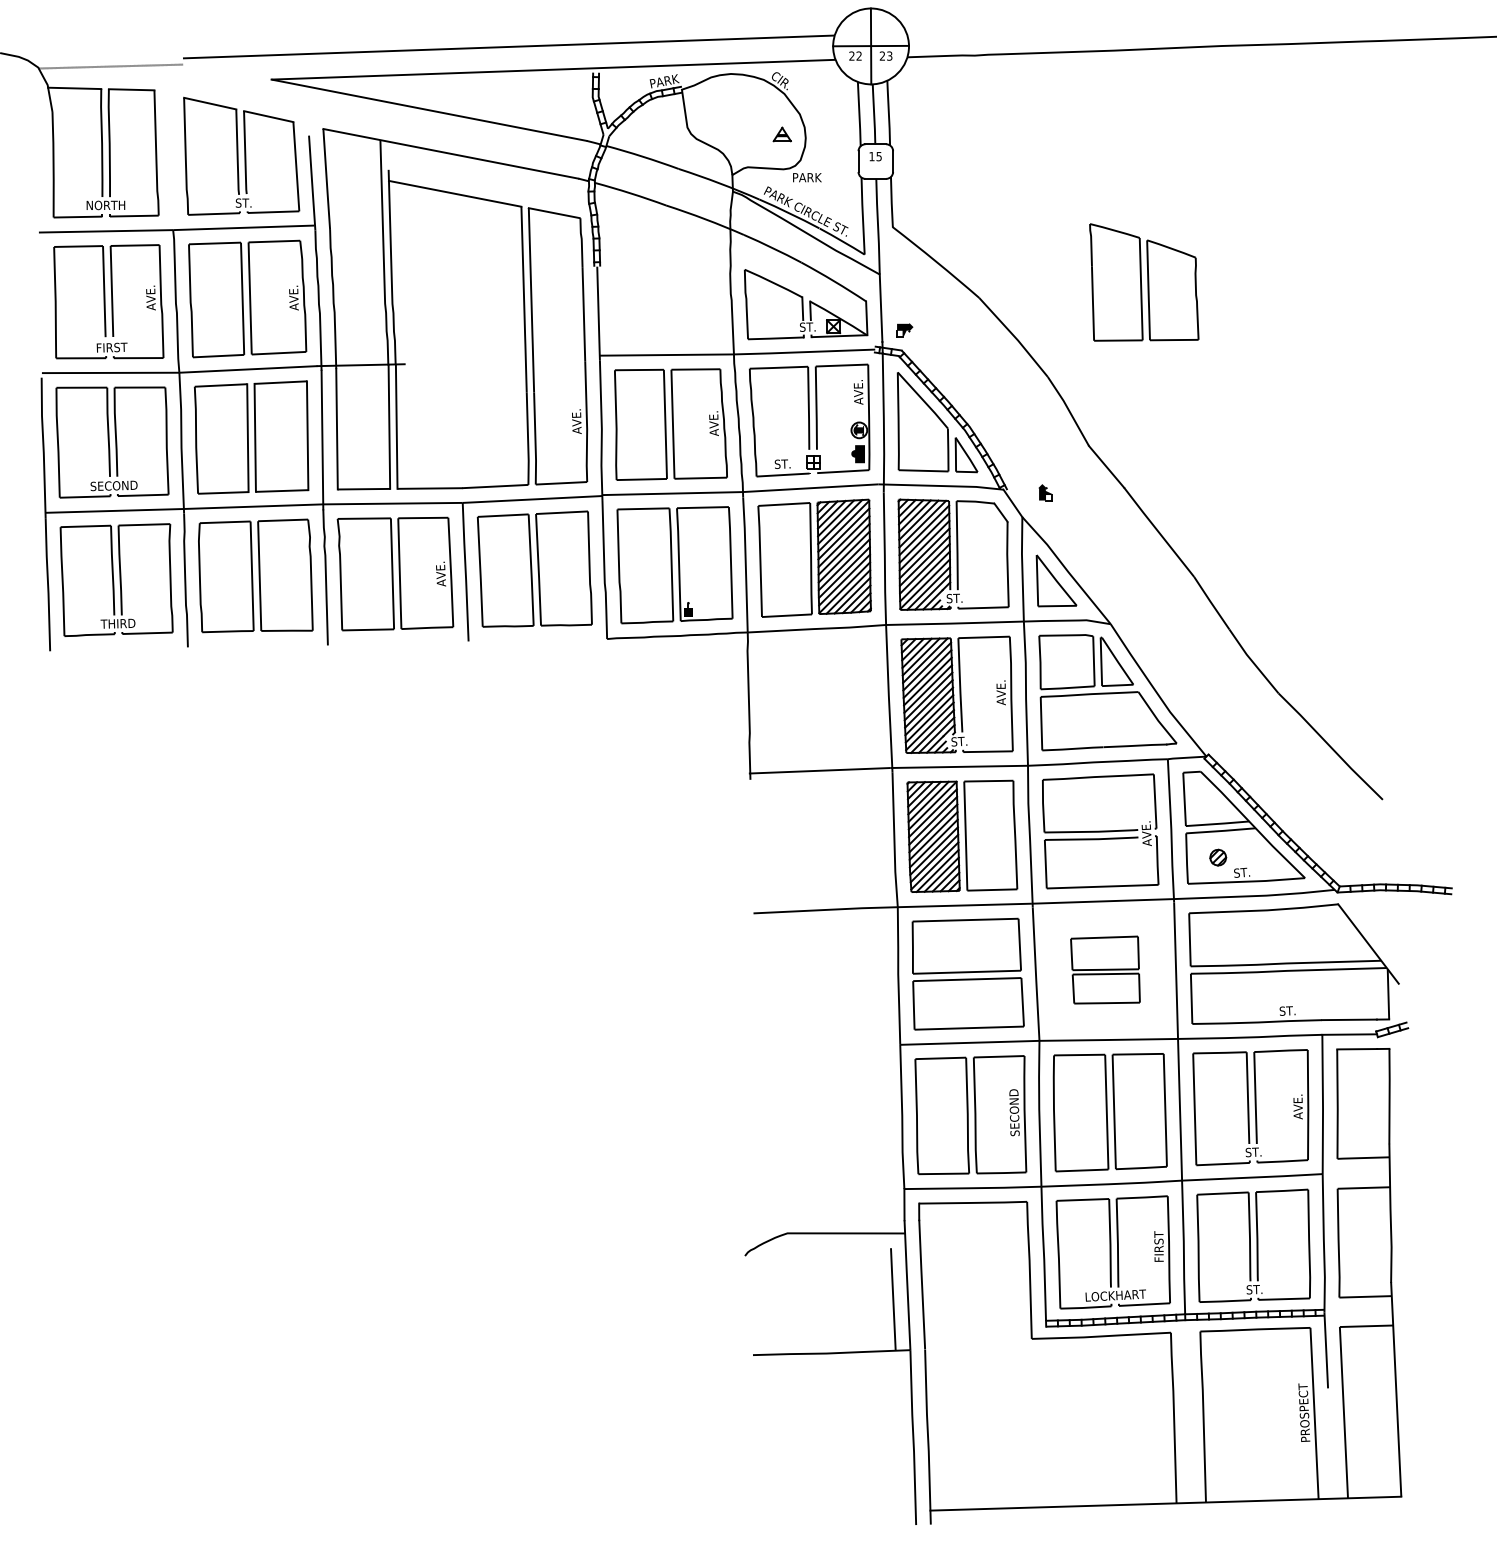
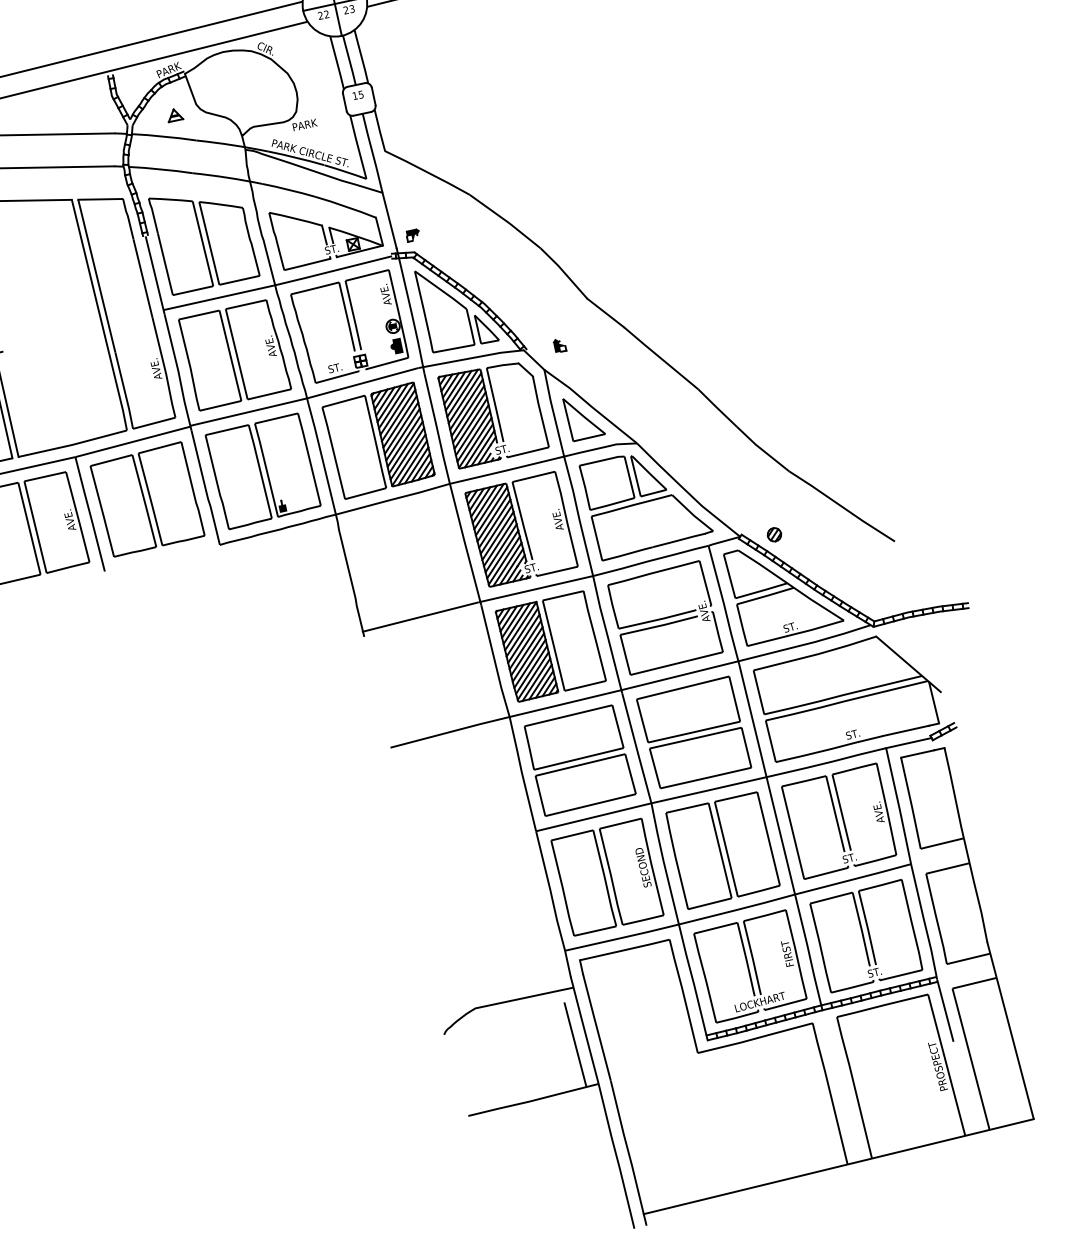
part: (781, 134) -> (174, 115), moved
part: (1144, 282) -> (204, 237), moved
part: (1218, 857) -> (774, 534), moved
part: (1105, 969) -> (693, 732), size x1.67

